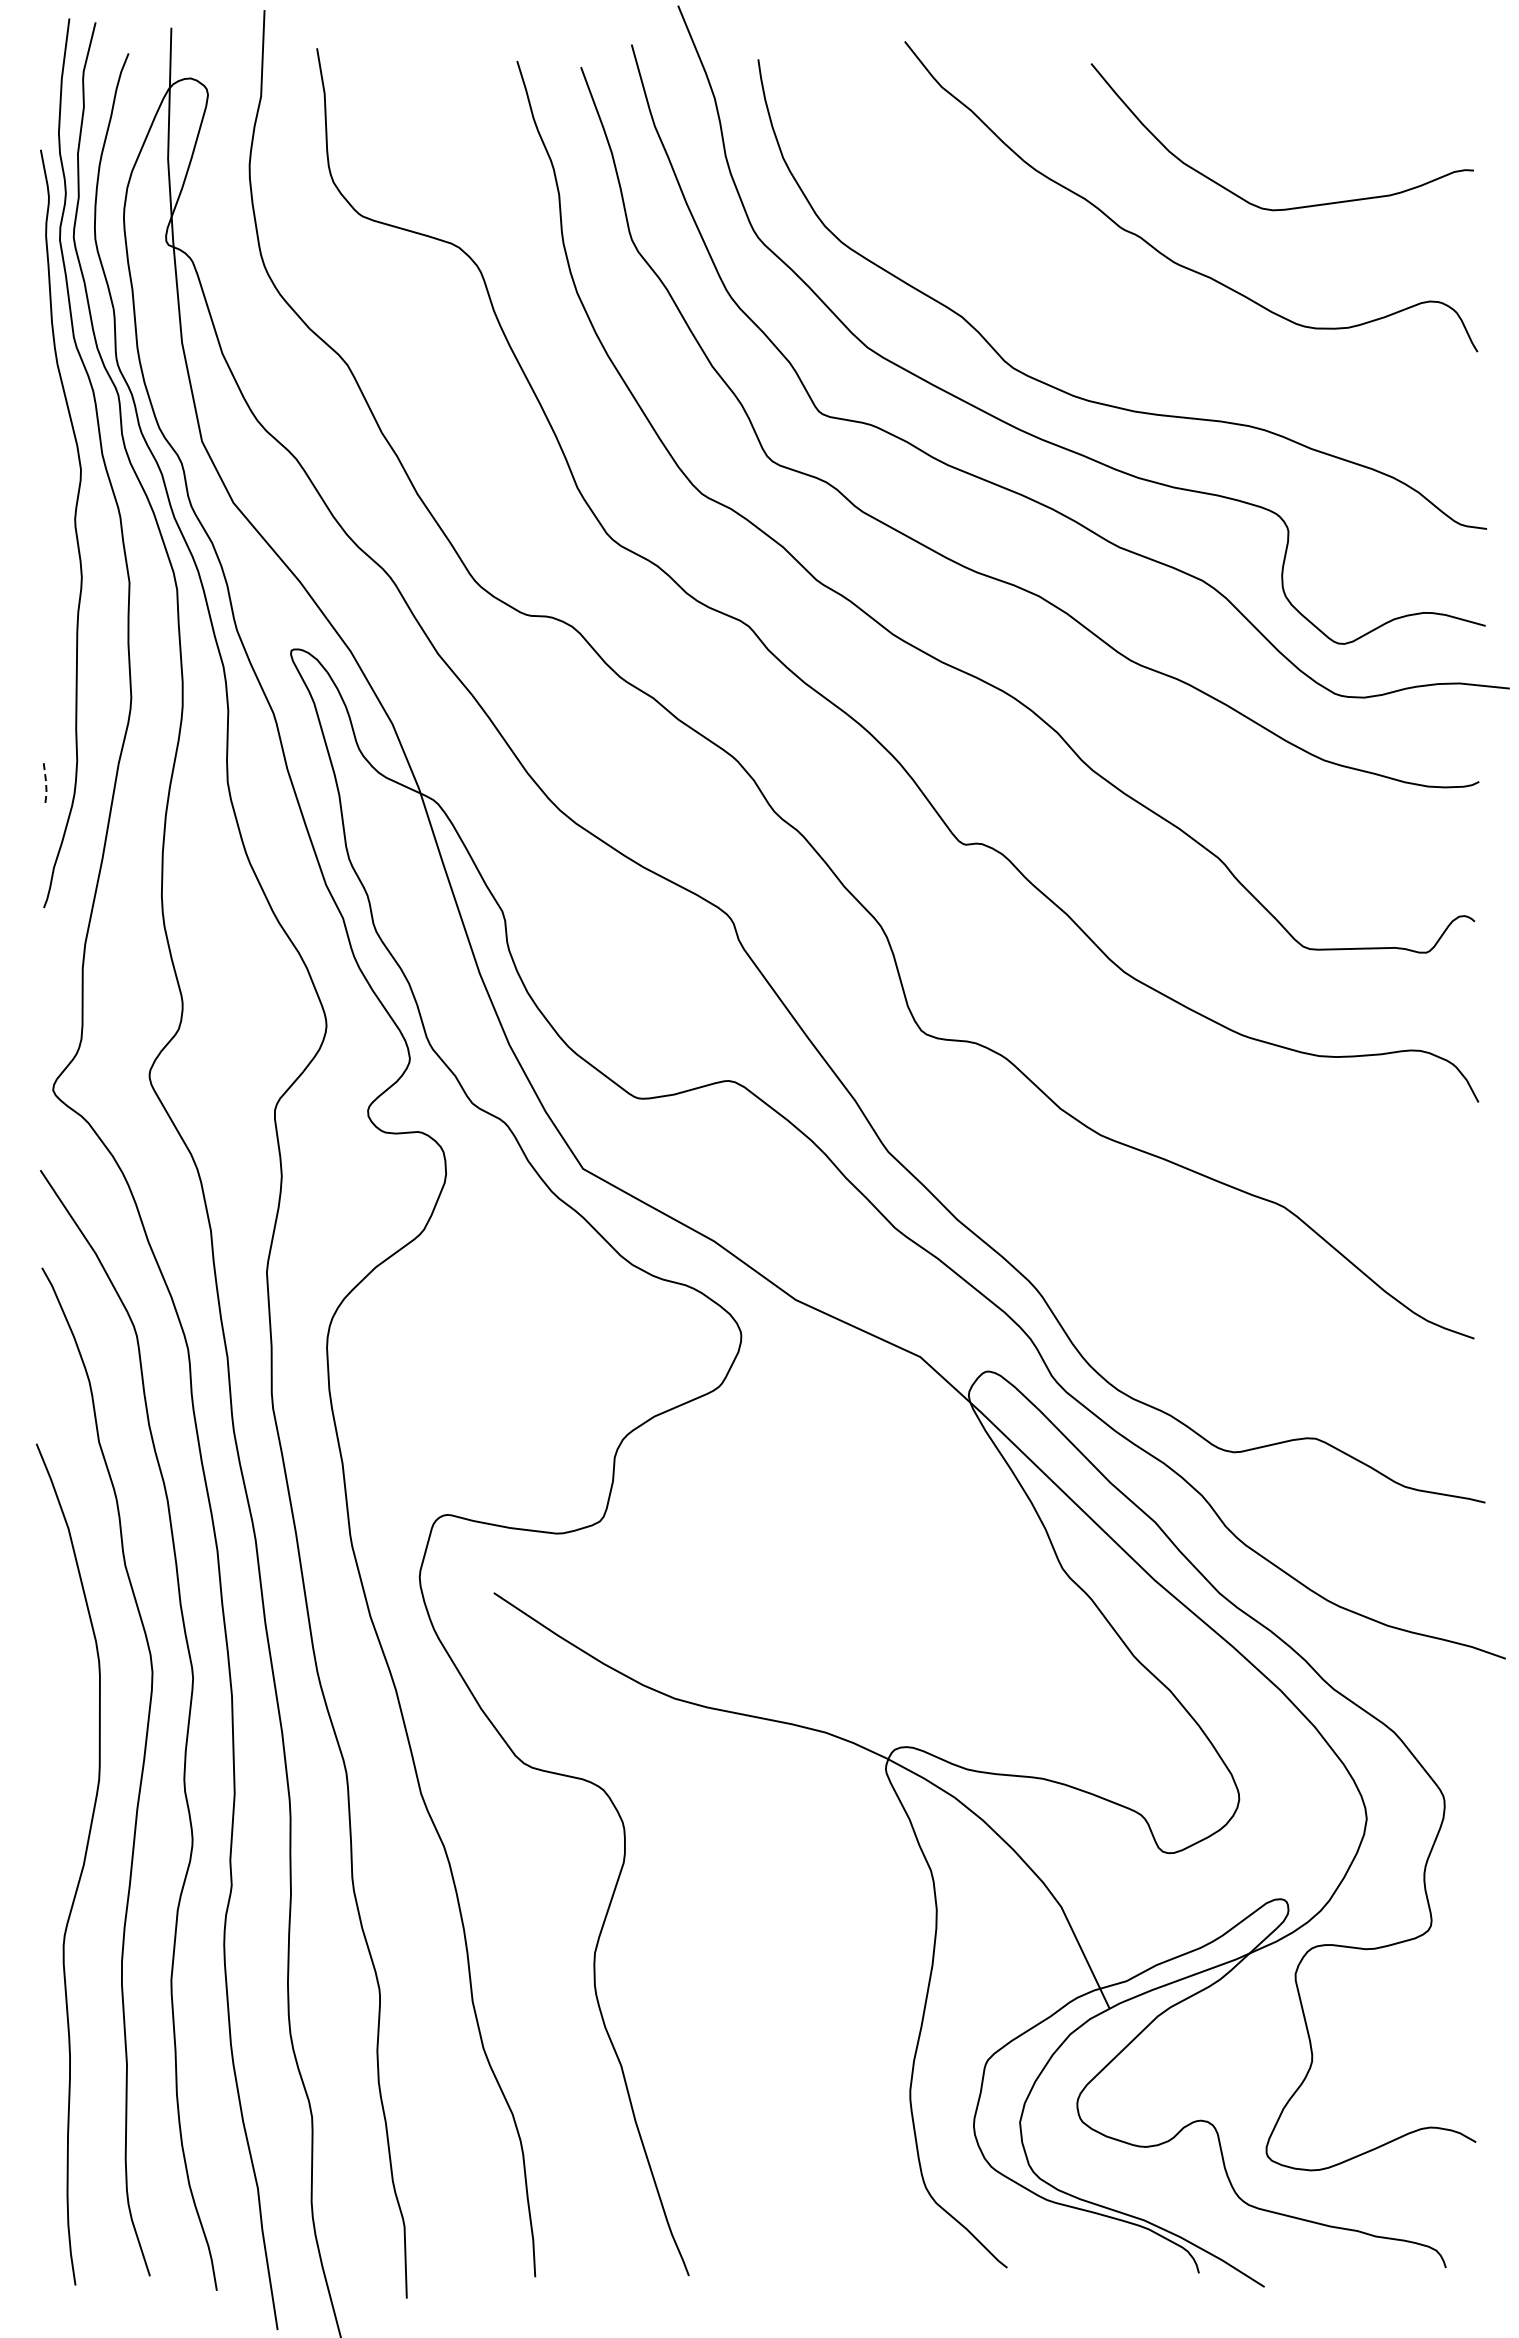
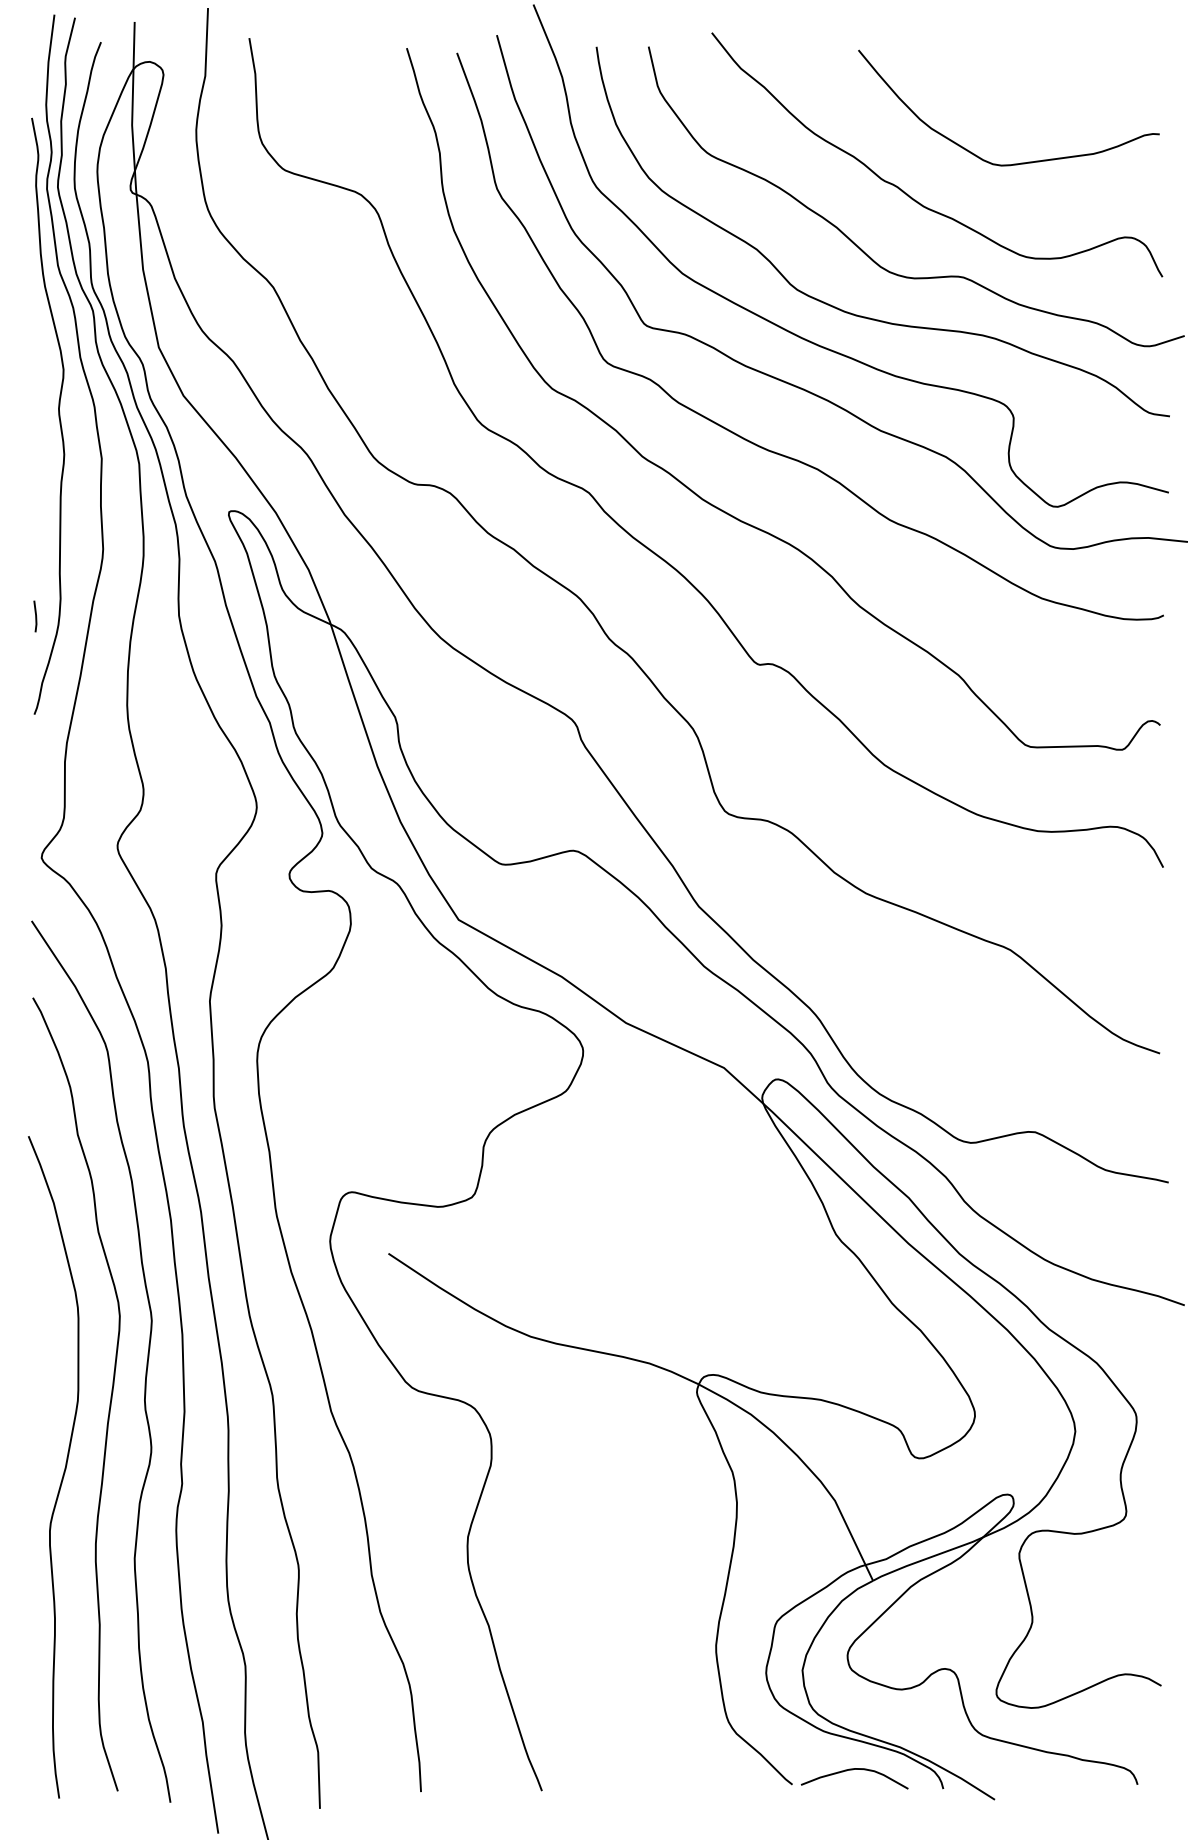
curve: (1096, 317) -> (862, 249), added
line: (46, 783) -> (36, 616), dashed -> solid
curve: (1084, 2249) -> (853, 1770), added

